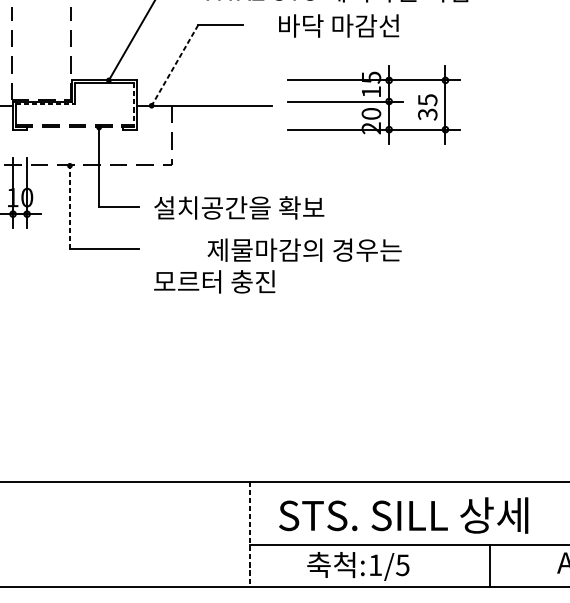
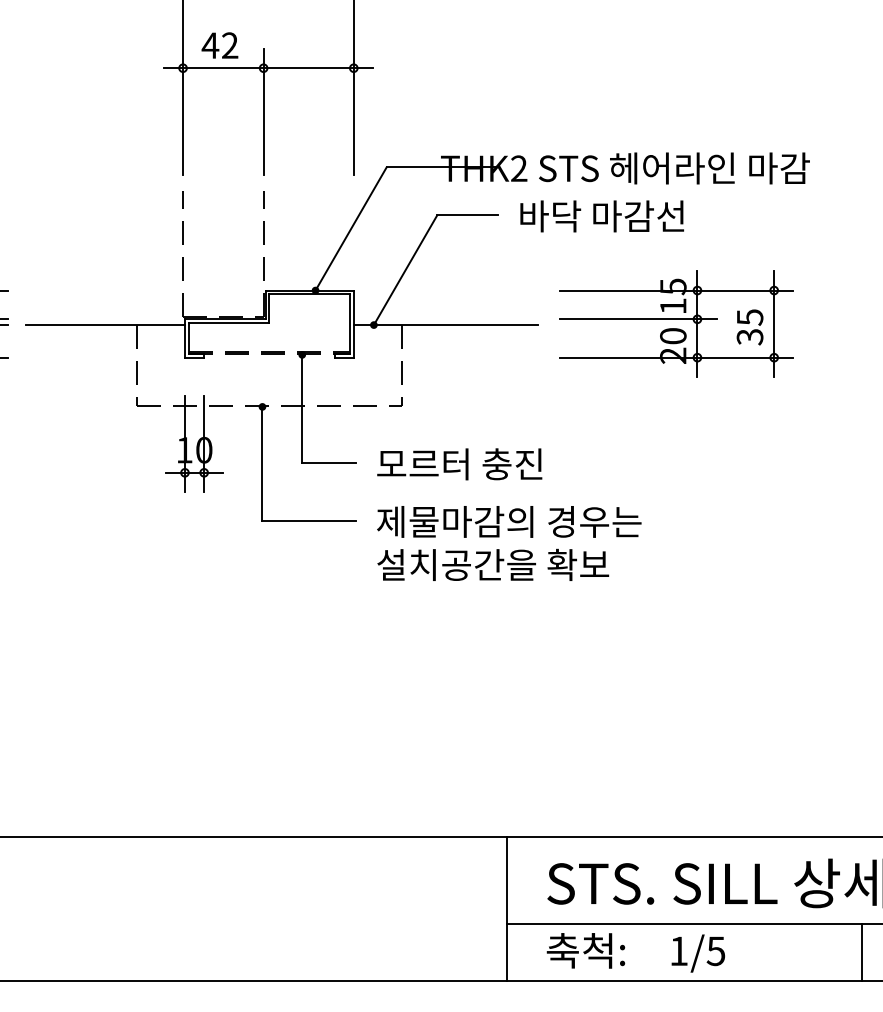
text: (338, 26) -> (601, 216), moved
line: (174, 65) -> (405, 270), dashed -> solid
line: (45, 104) -> (229, 323), dashed -> solid
line: (133, 105) -> (349, 324), dashed -> solid
line: (69, 207) -> (262, 463), dashed -> solid
text: (239, 208) -> (493, 464), 설치공간을 확보 -> 모르터 충진
text: (304, 249) -> (509, 521), moved
text: (239, 281) -> (493, 564), 모르터 충진 -> 설치공간을 확보
line: (249, 534) -> (507, 909), dashed -> solid
text: (335, 564) -> (585, 950), moved
line: (489, 566) -> (862, 952), moved

